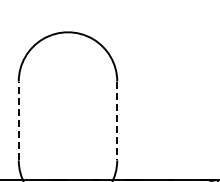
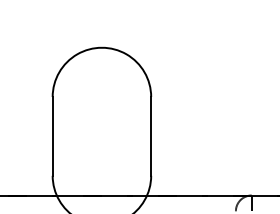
line: (18, 120) -> (52, 135), dashed -> solid
line: (117, 121) -> (151, 136), dashed -> solid

